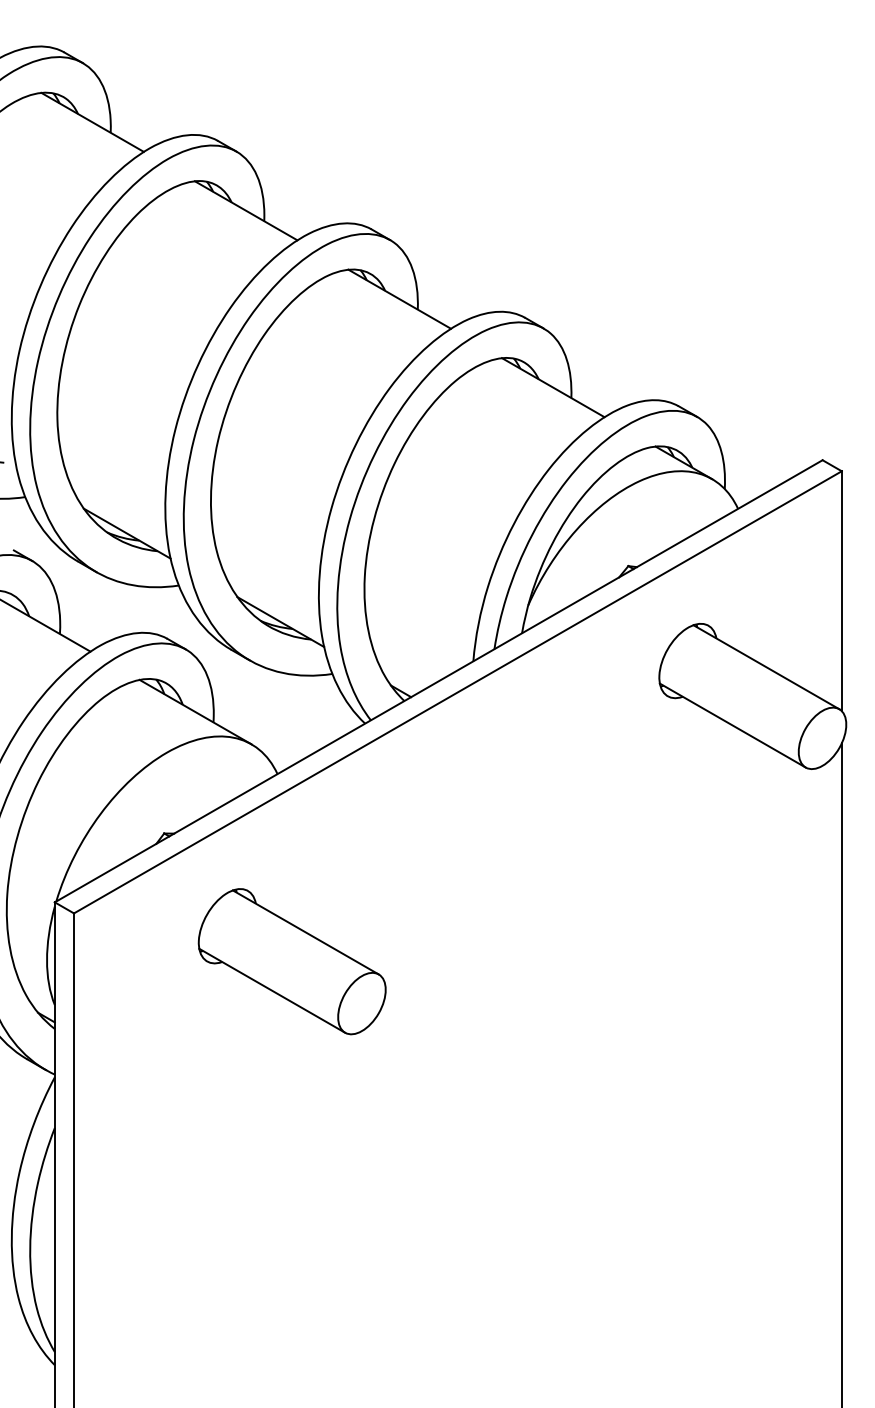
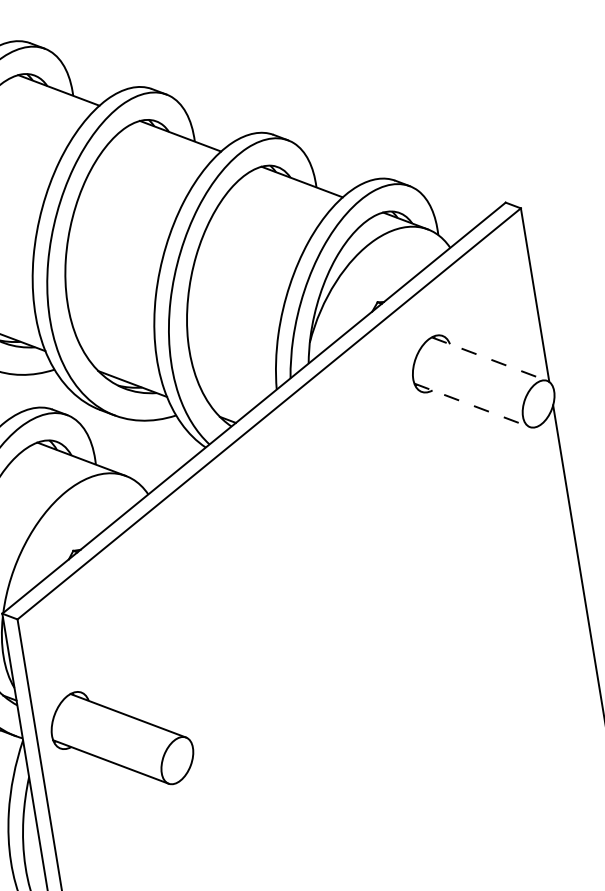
line: (766, 667) -> (489, 359), solid -> dashed
line: (733, 725) -> (472, 405), solid -> dashed
part: (291, 961) -> (121, 738), moved

